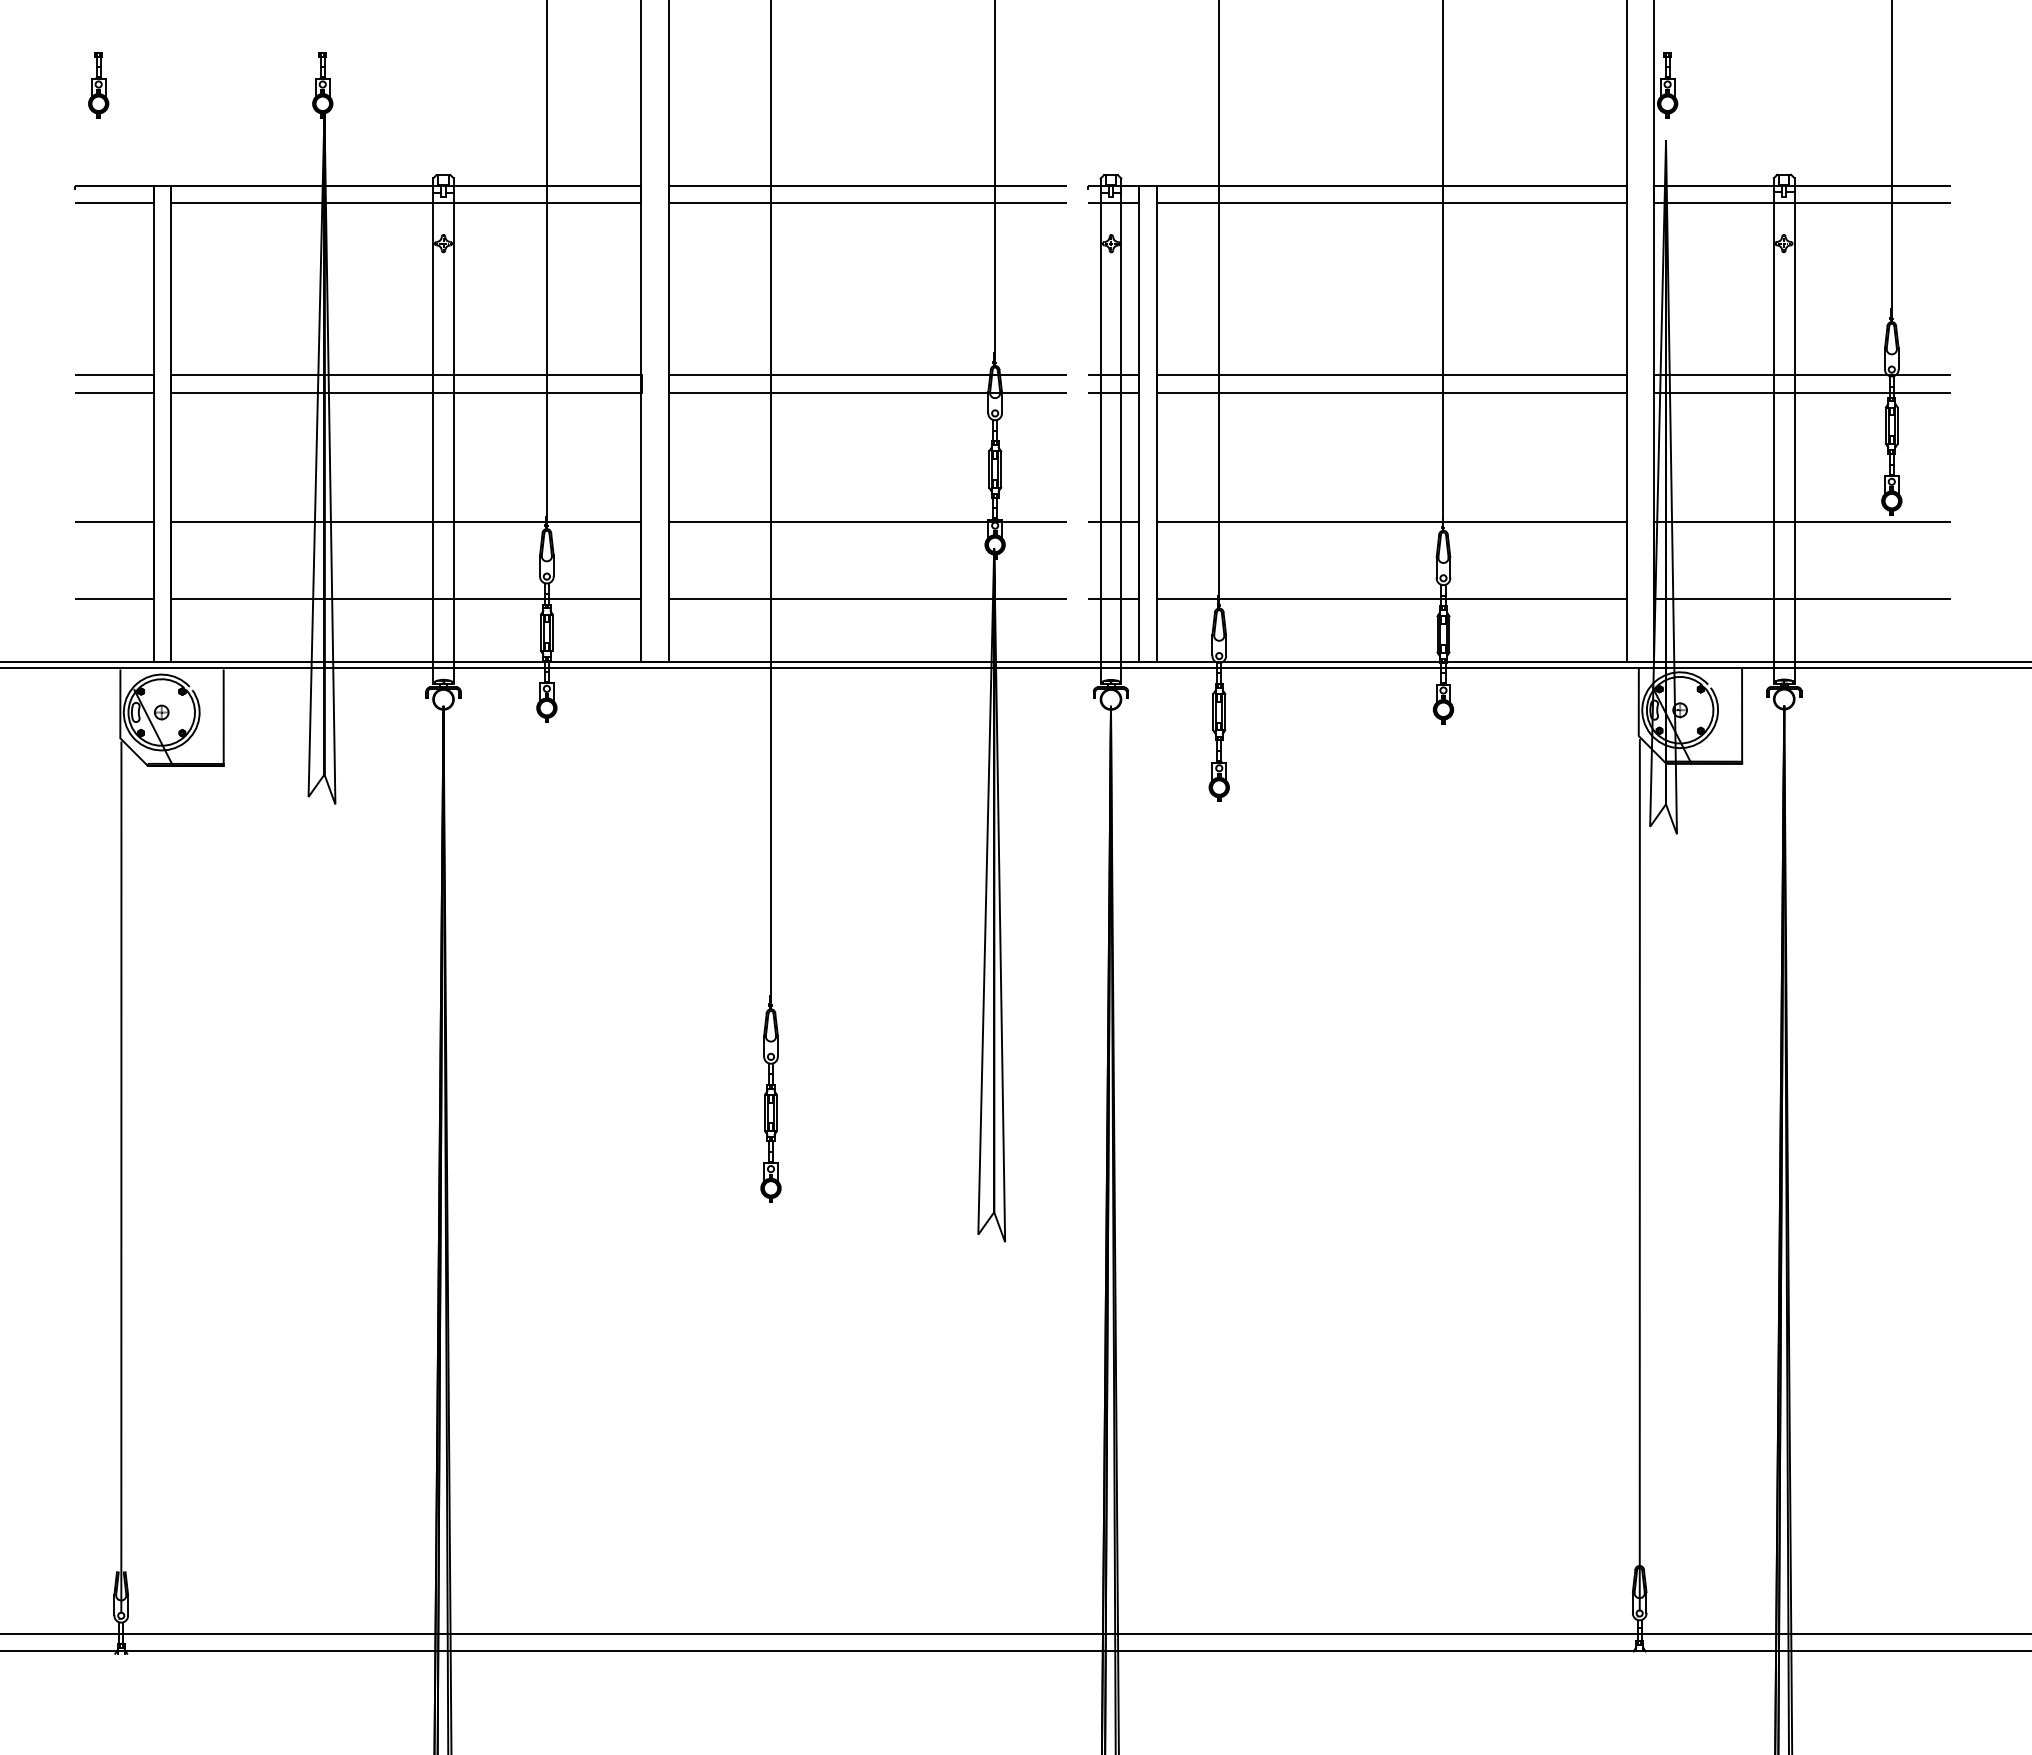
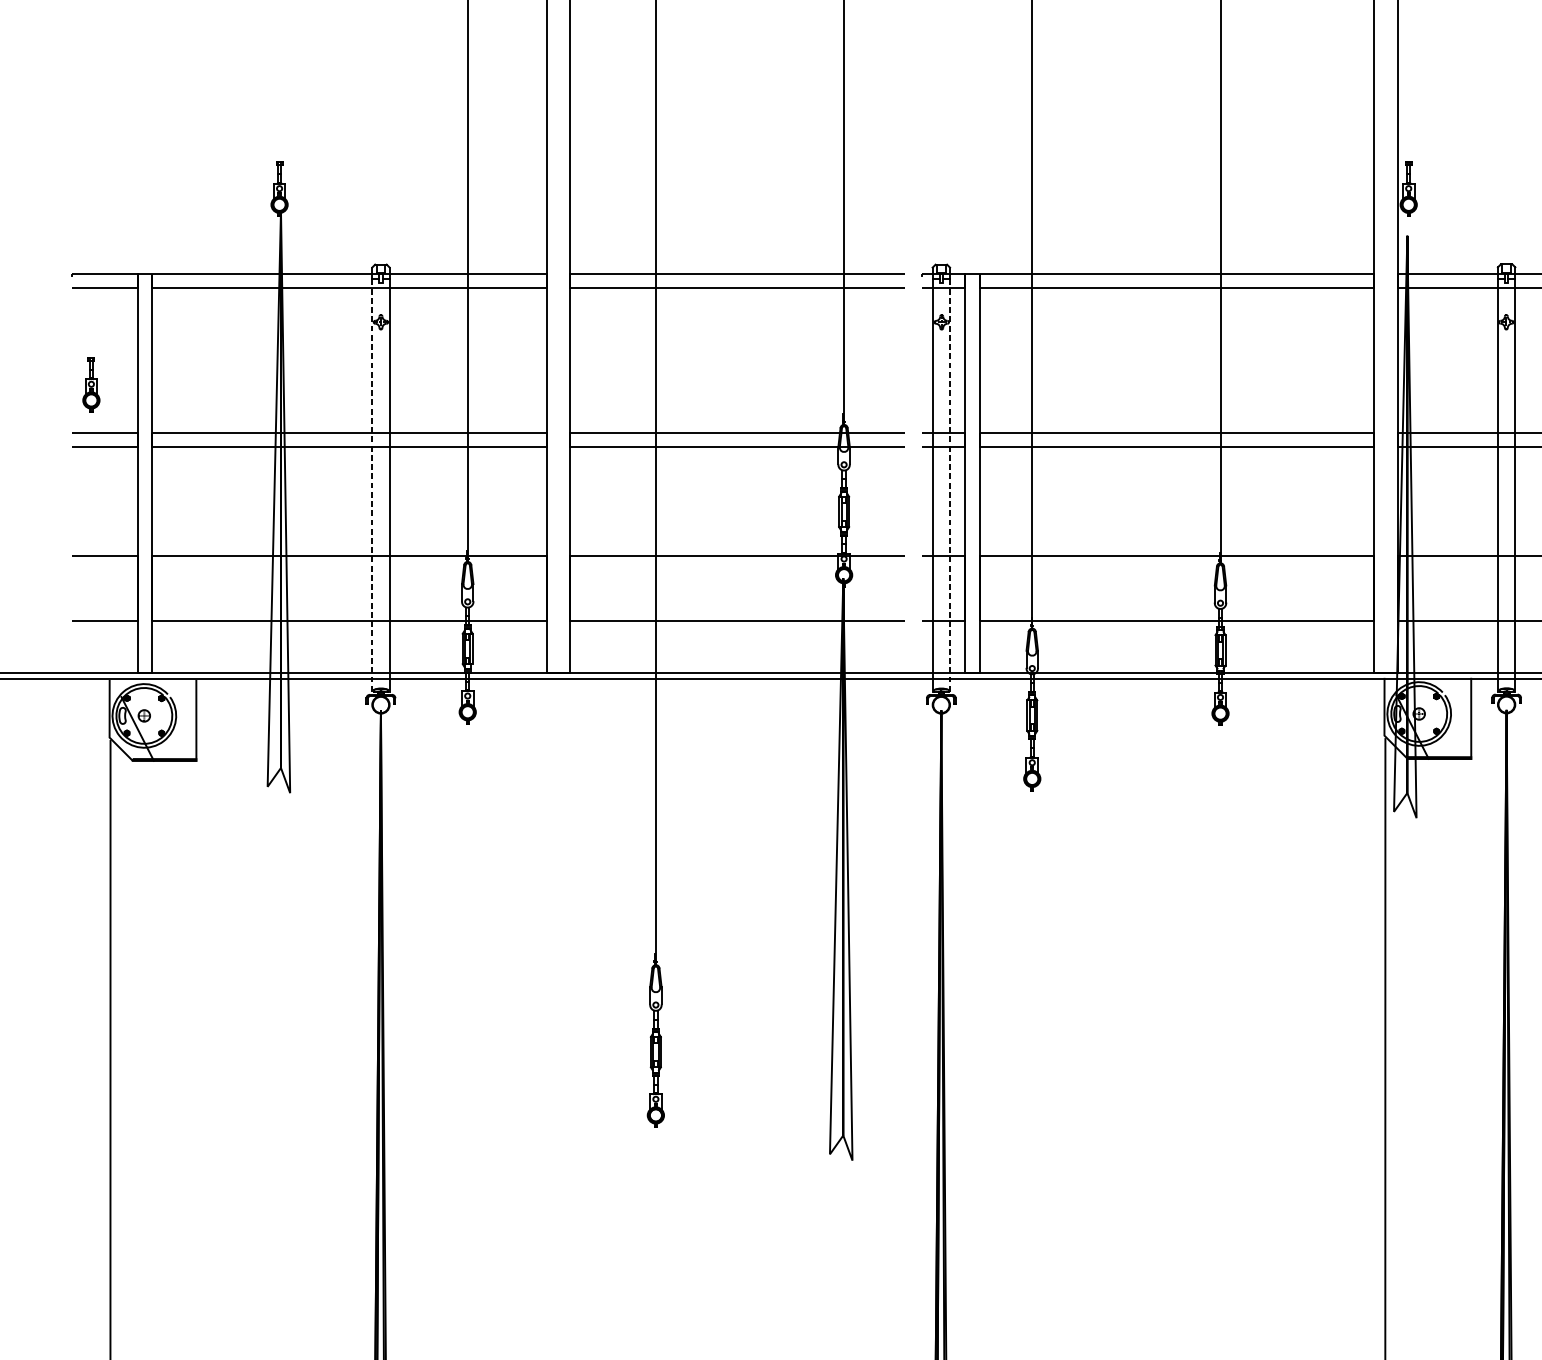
part: (98, 85) -> (91, 385), moved
line: (433, 438) -> (372, 485), solid -> dashed
line: (1121, 438) -> (950, 485), solid -> dashed

